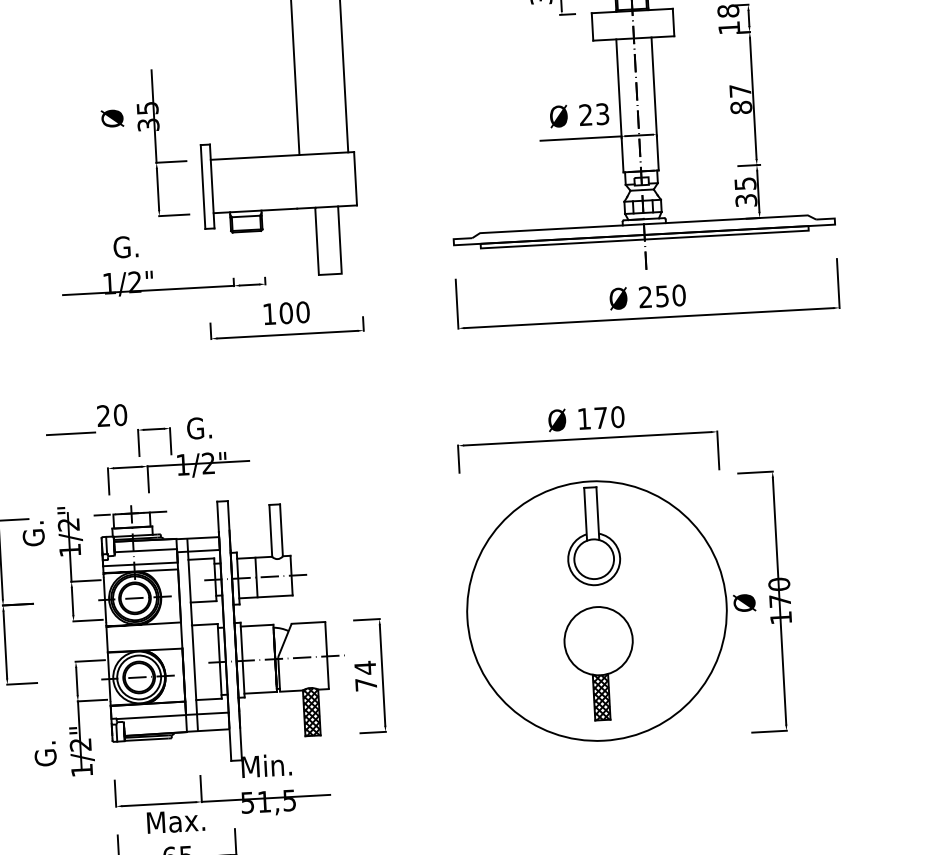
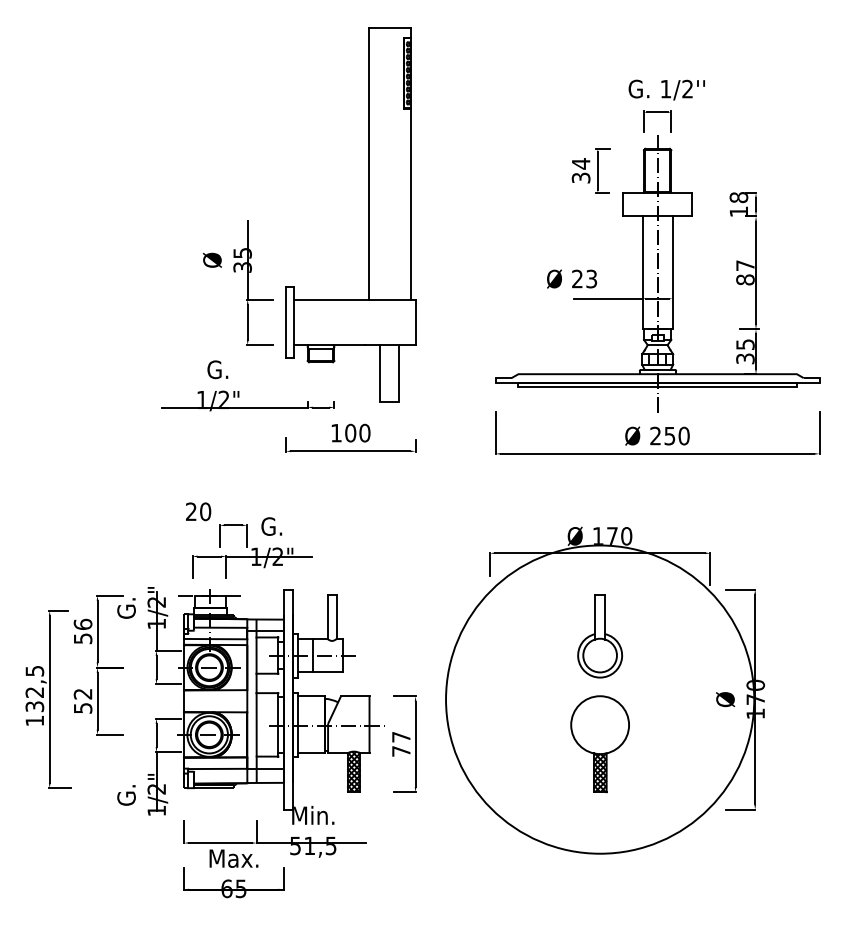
text: (578, 114) -> (571, 278), moved
line: (70, 433) -> (162, 525), removed
circle: (597, 610) -> (600, 699), size x1.4
text: (365, 668) -> (401, 737), 74 -> 77

